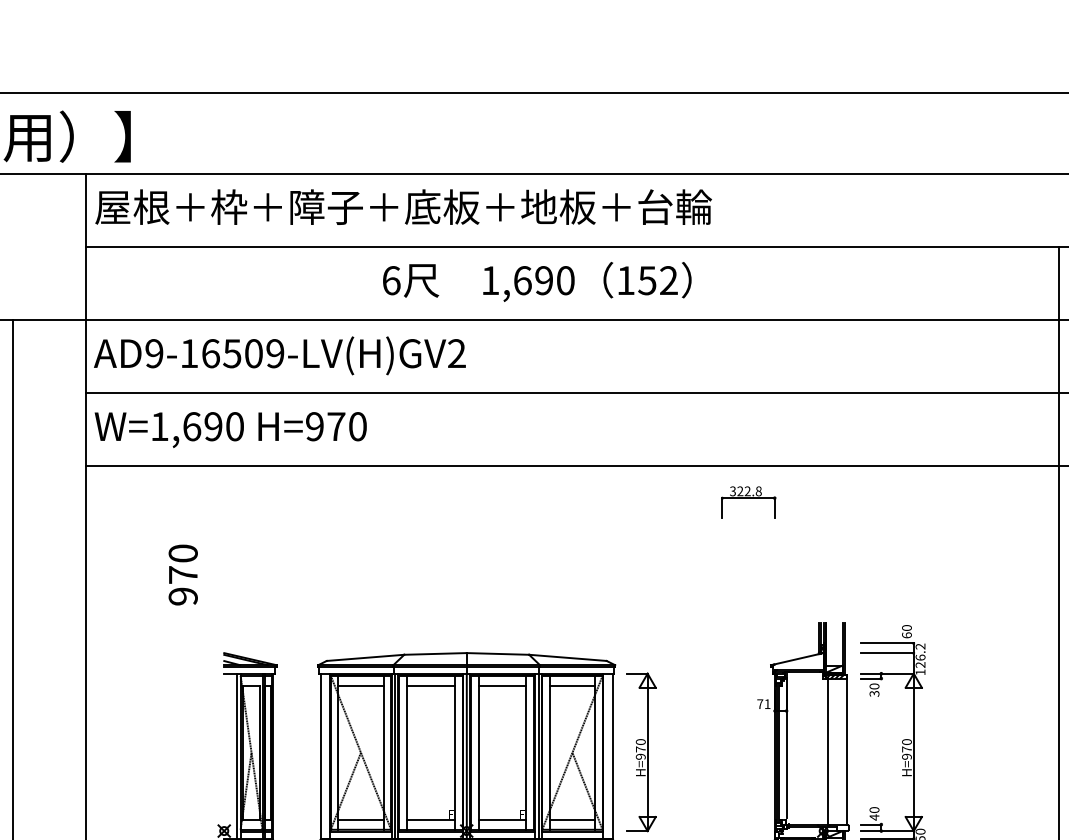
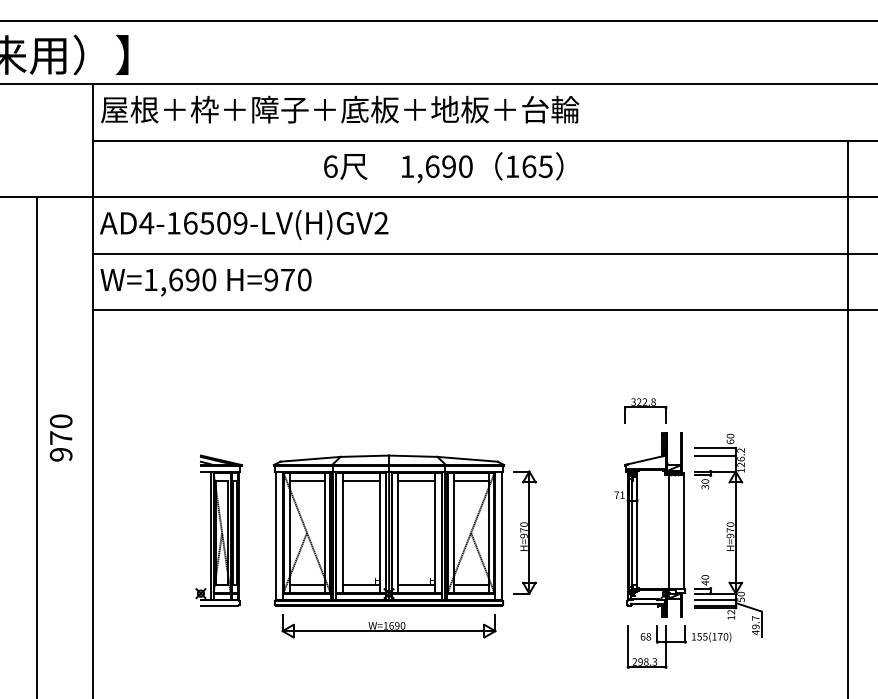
text: (658, 280) -> (537, 166), 152 -> 165
text: (154, 353) -> (146, 223), AD9-16509-LV(H)GV2 -> AD4-16509-LV(H)GV2
part: (748, 502) -> (645, 410), moved
text: (182, 574) -> (60, 437), moved

